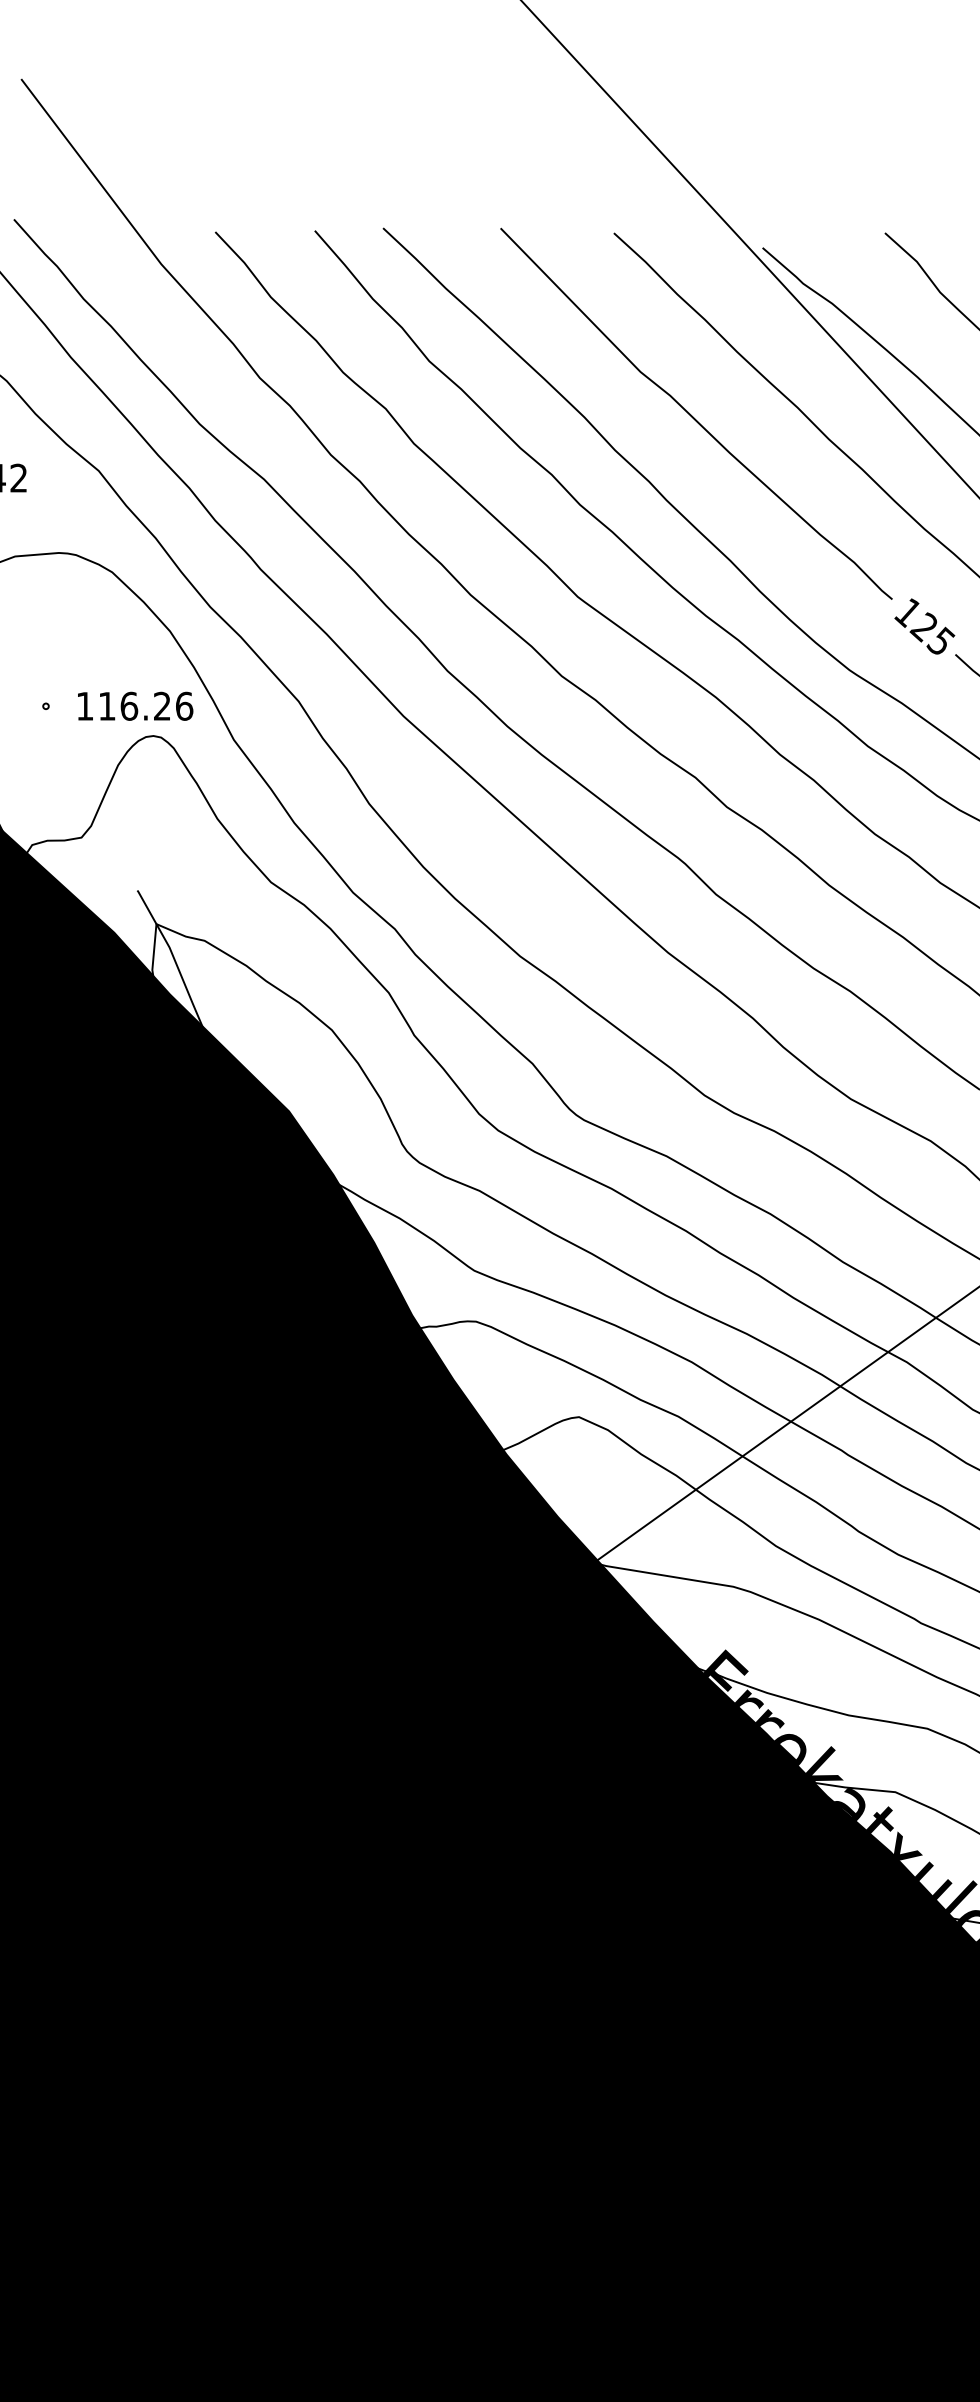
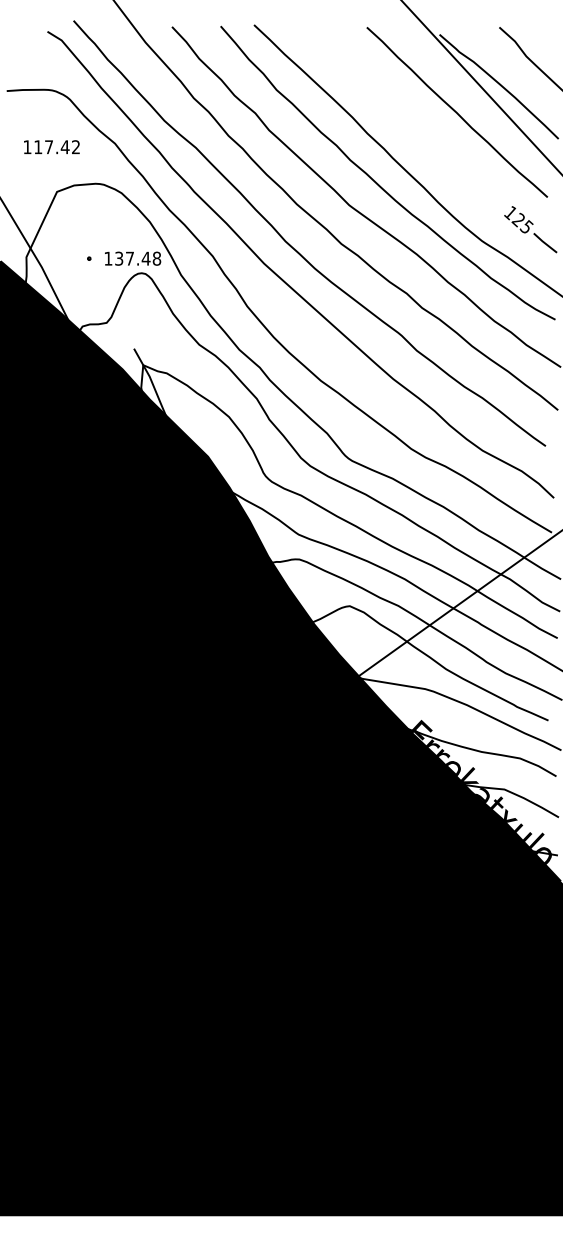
curve: (692, 415) -> (405, 116), removed
text: (146, 705) -> (138, 258), 116.26 -> 137.48

